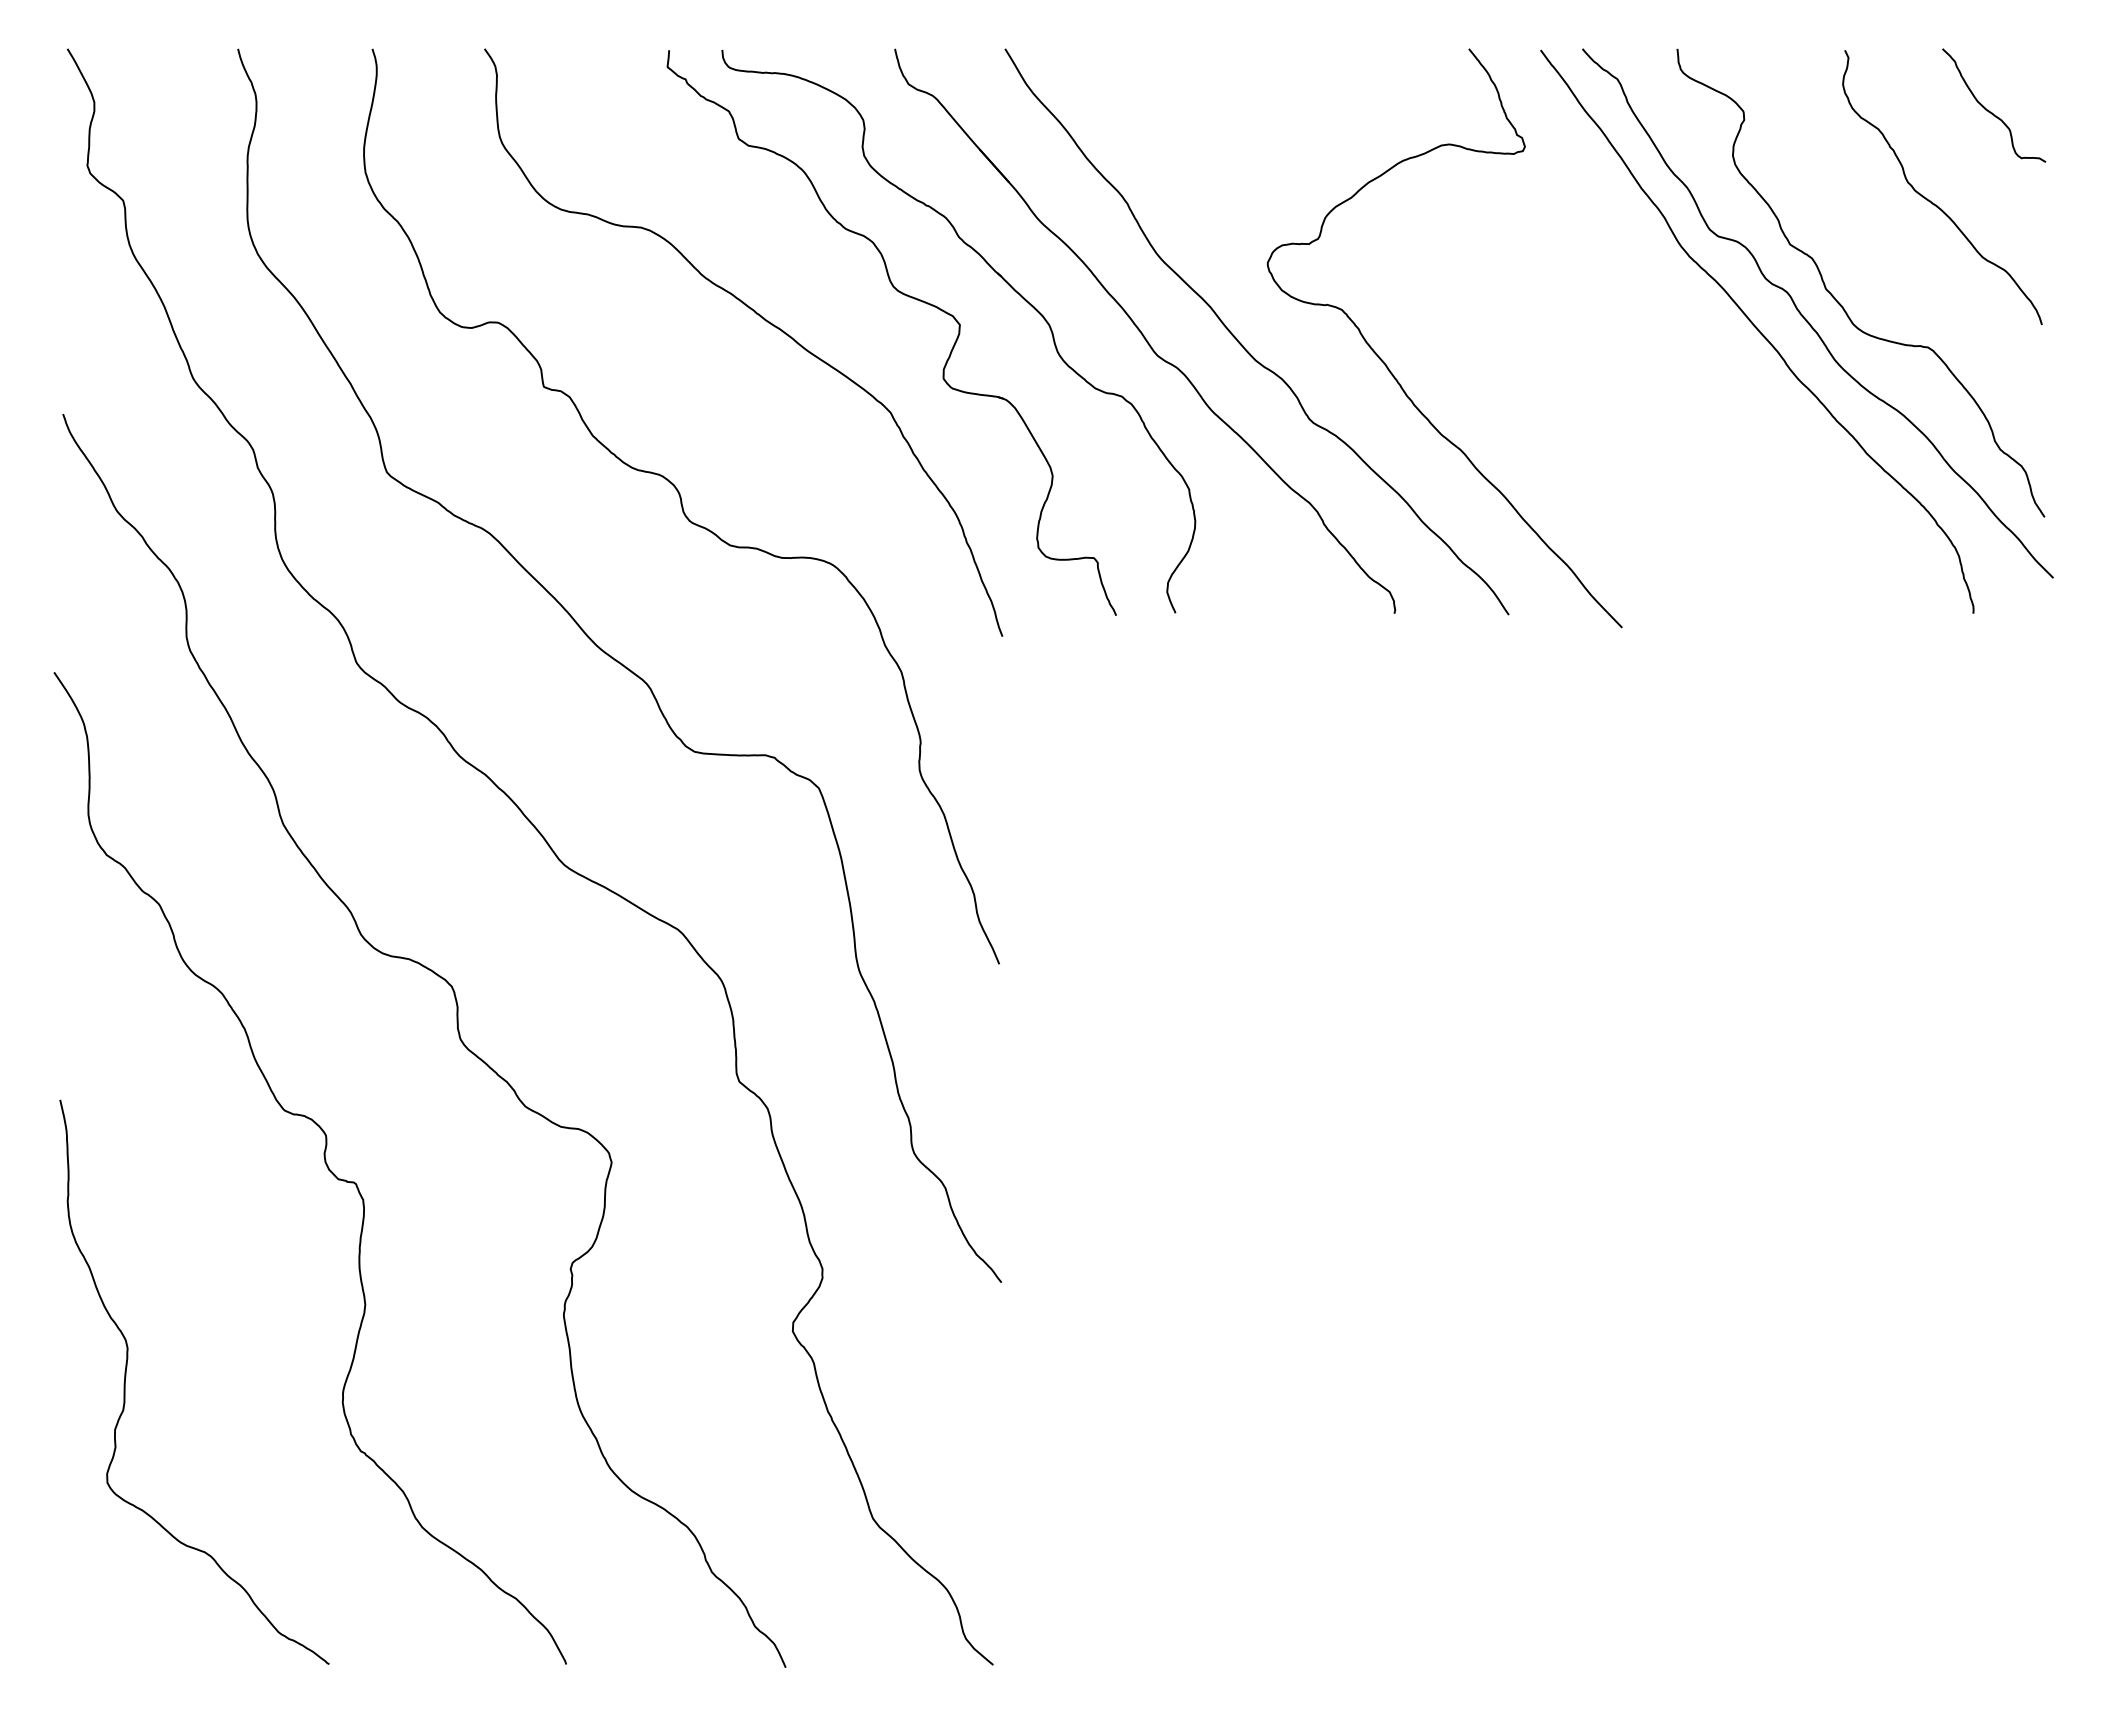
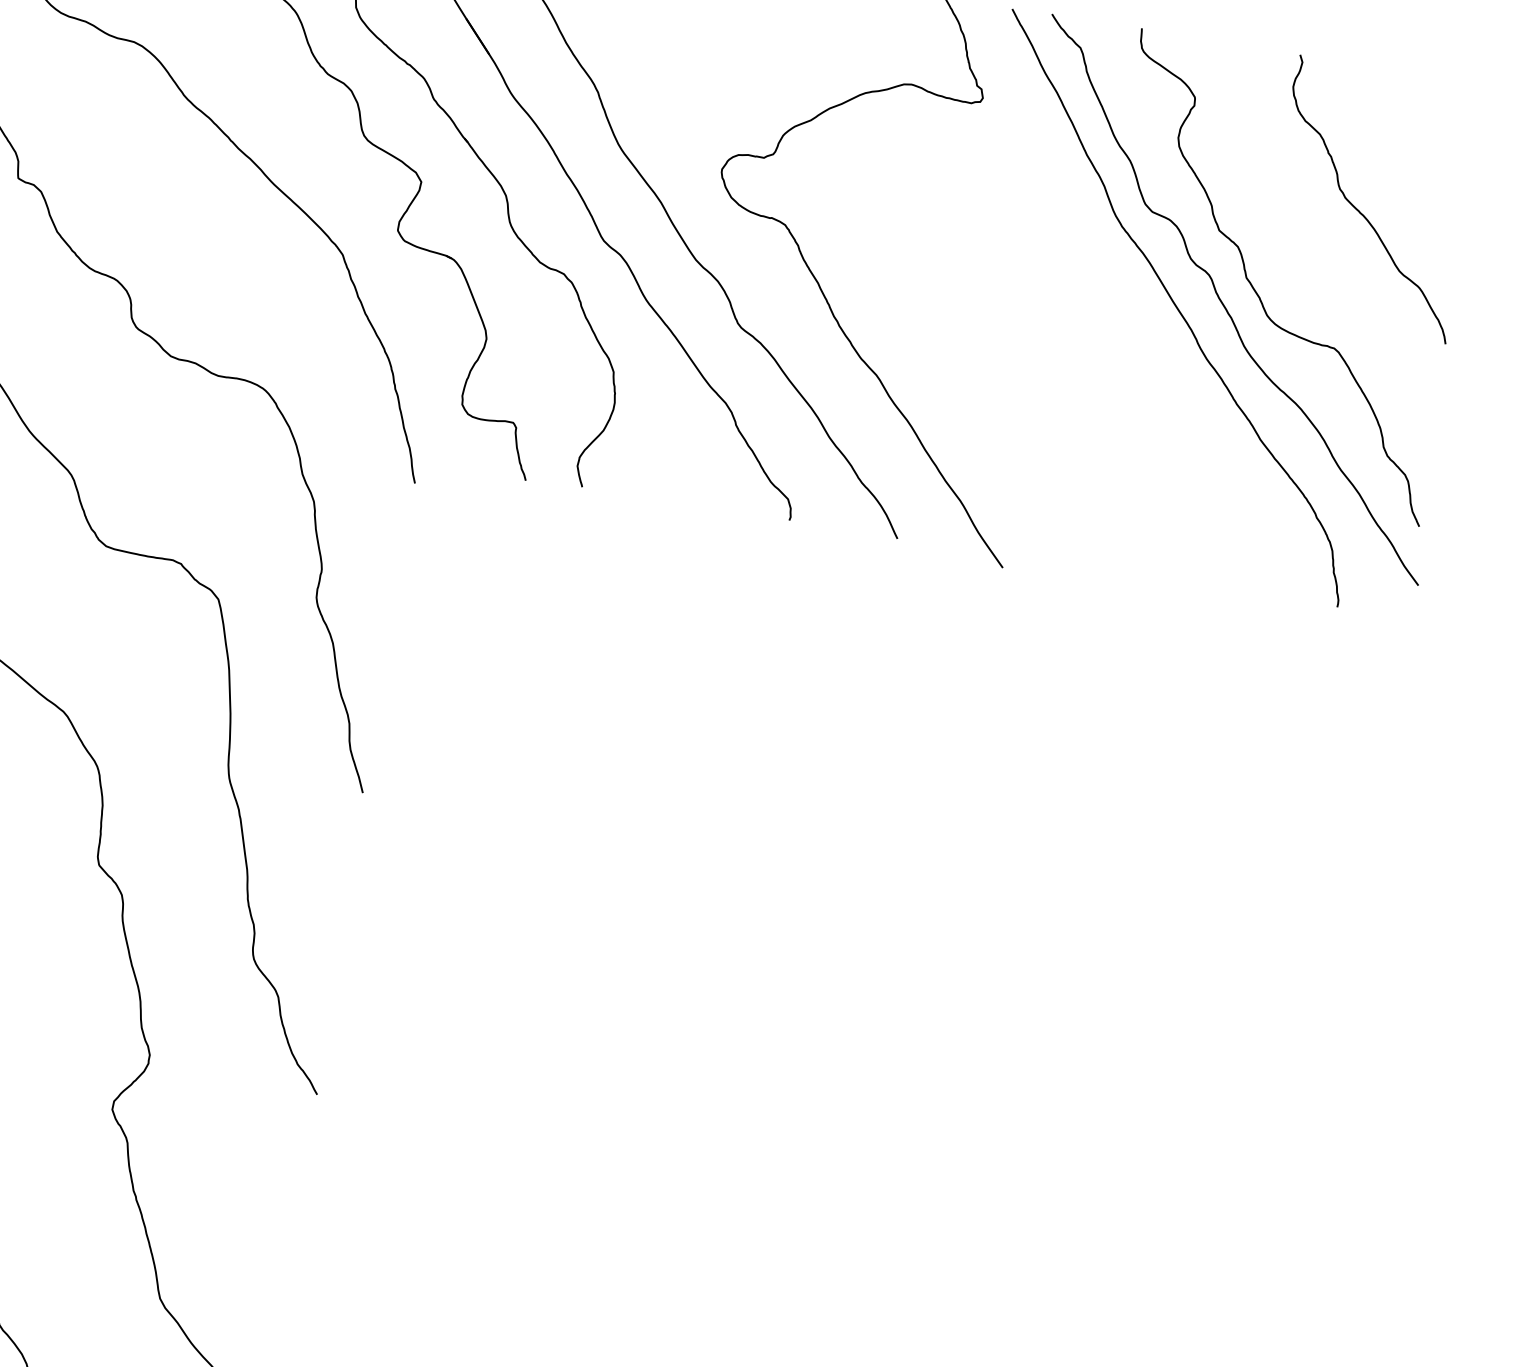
curve: (1989, 110) -> (1428, 133), removed

